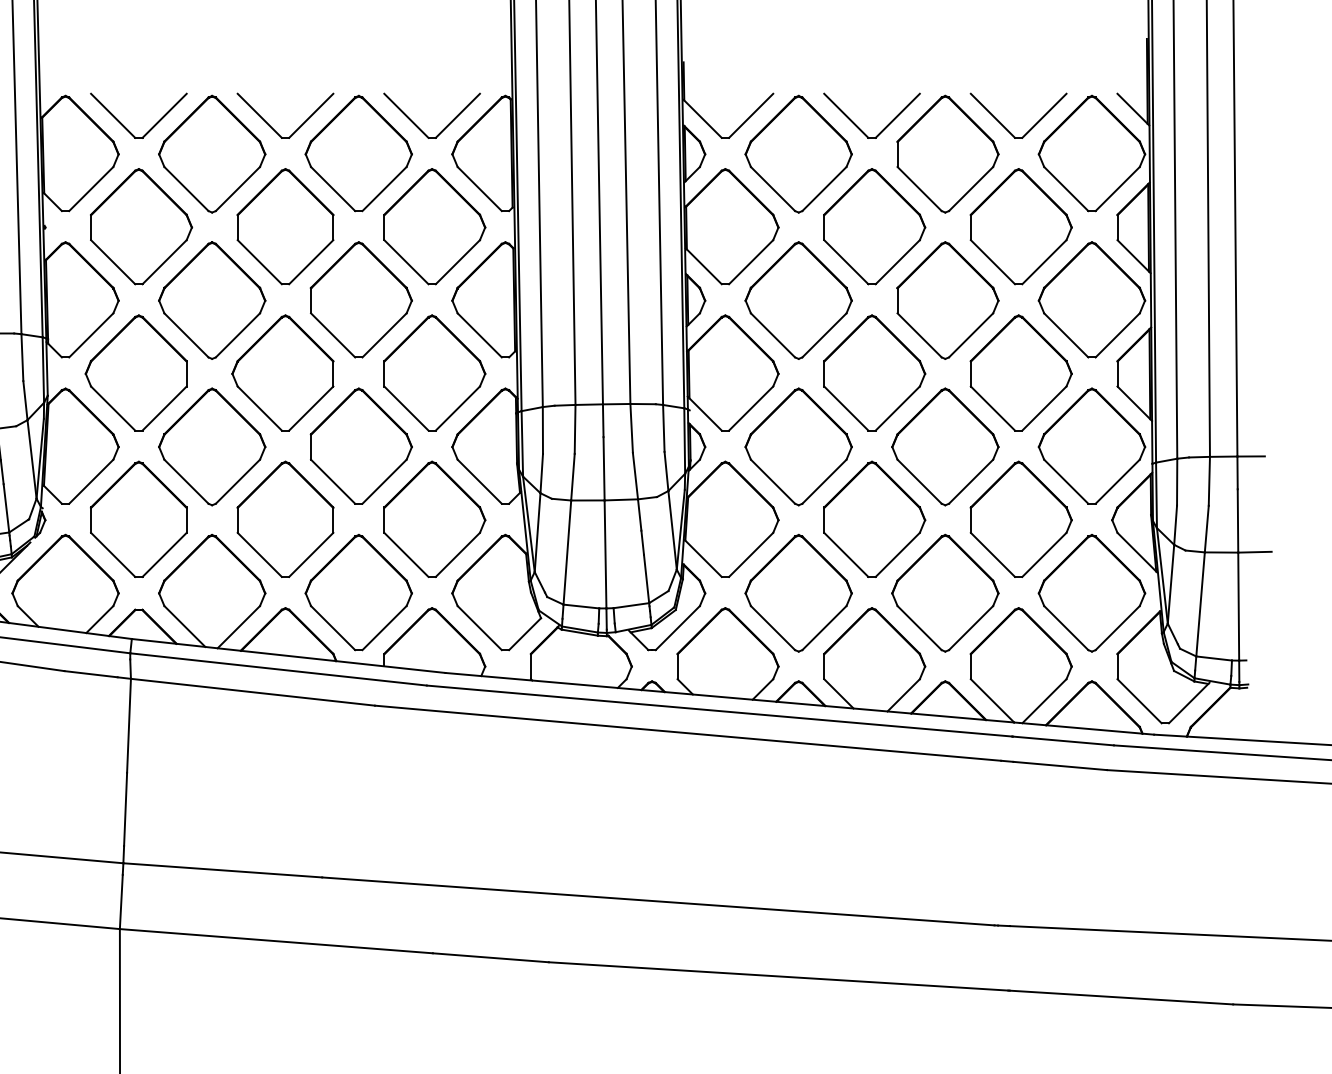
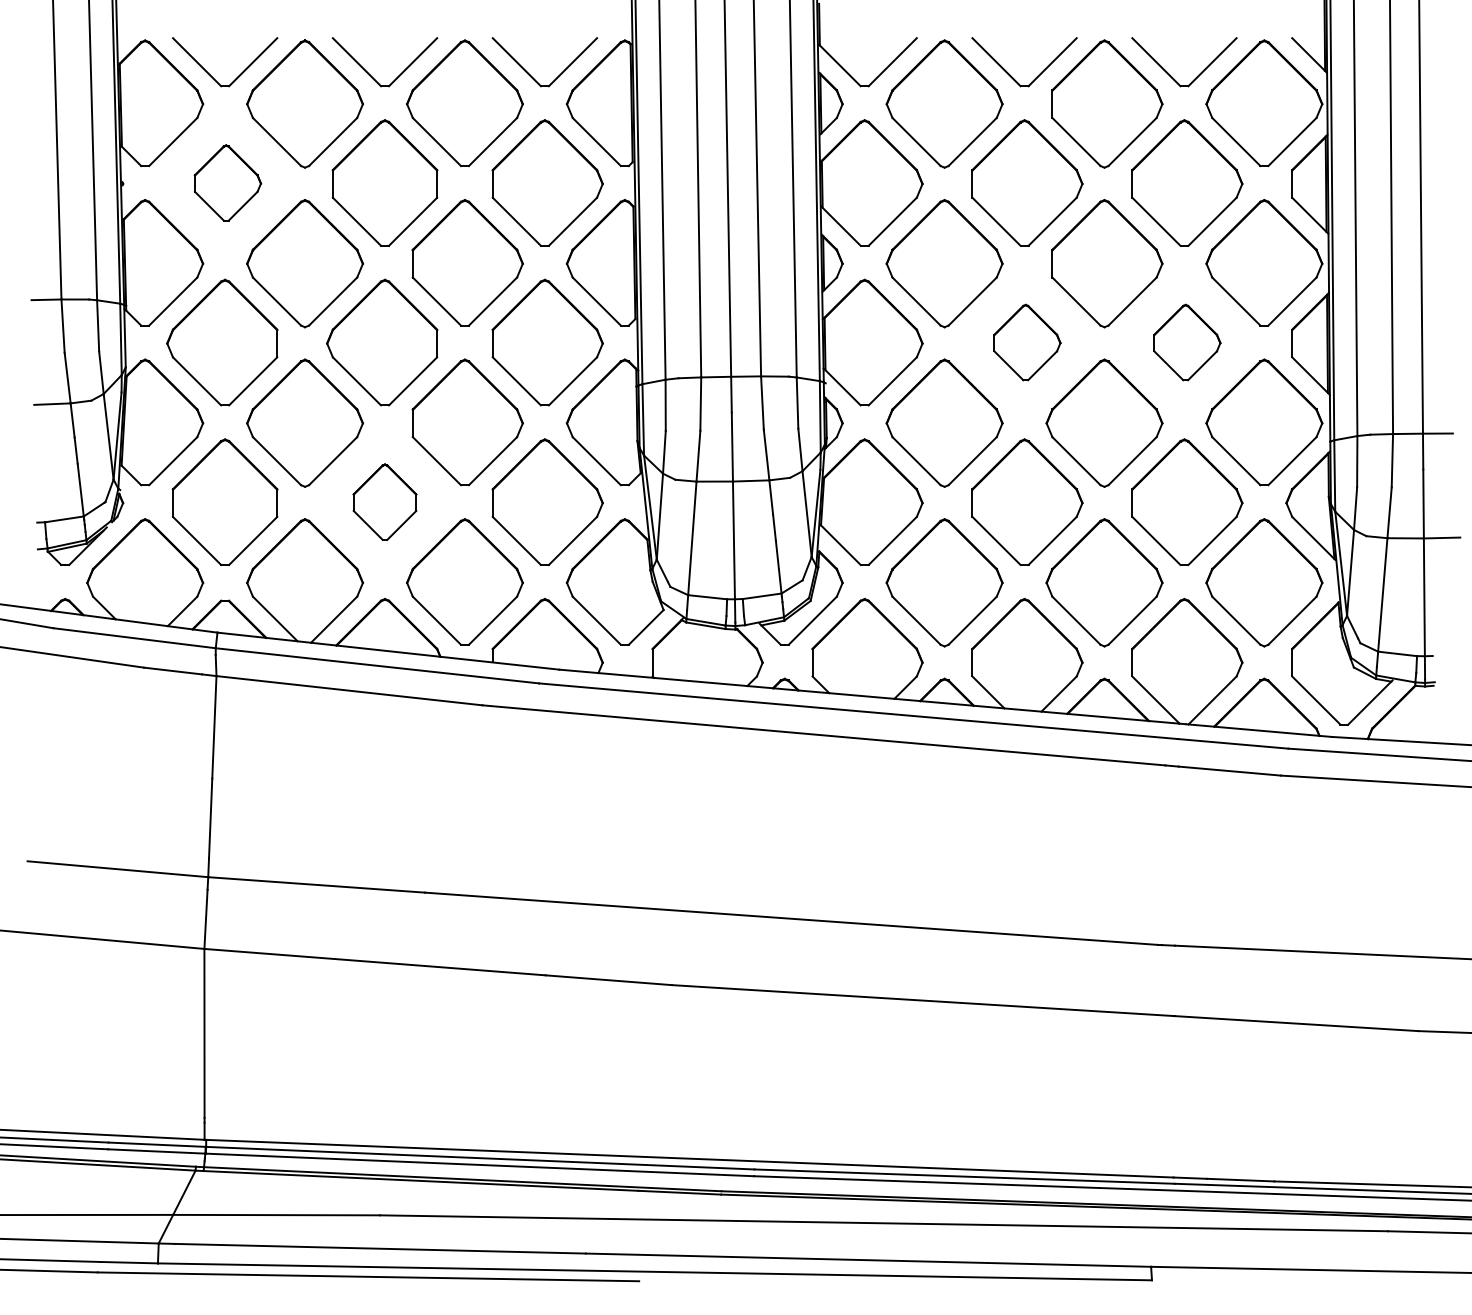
part: (141, 226) -> (227, 182), size x0.6
part: (874, 372) -> (1027, 342), size x0.6
part: (1021, 372) -> (1187, 342), size x0.6
part: (285, 518) -> (384, 501), size x0.6

